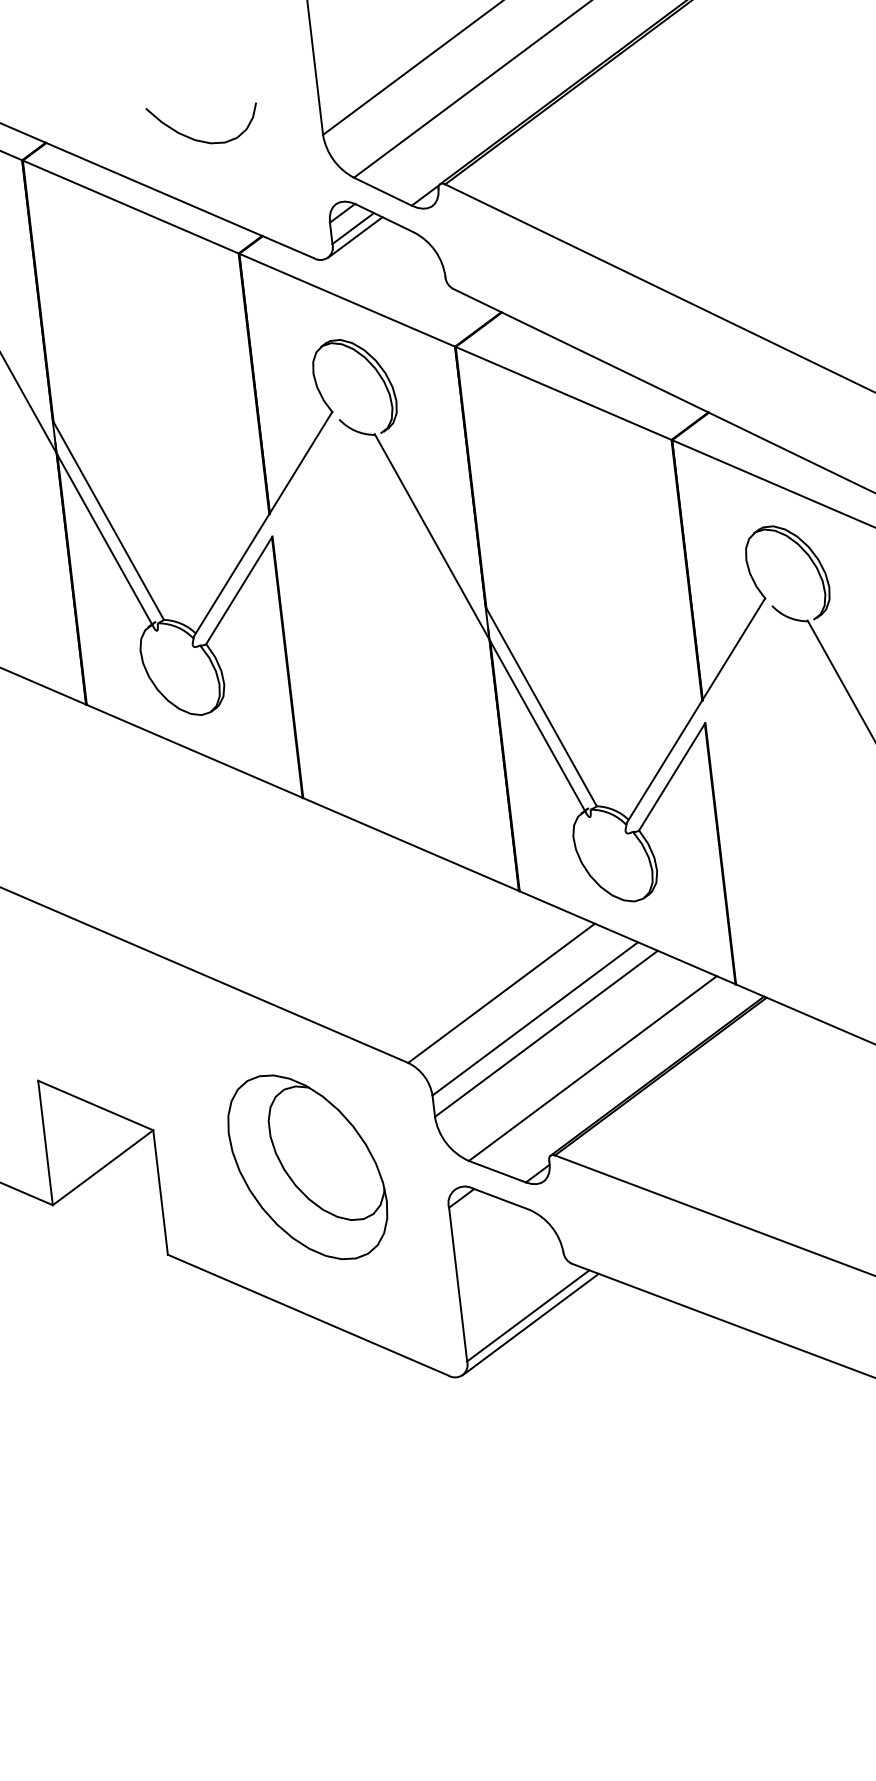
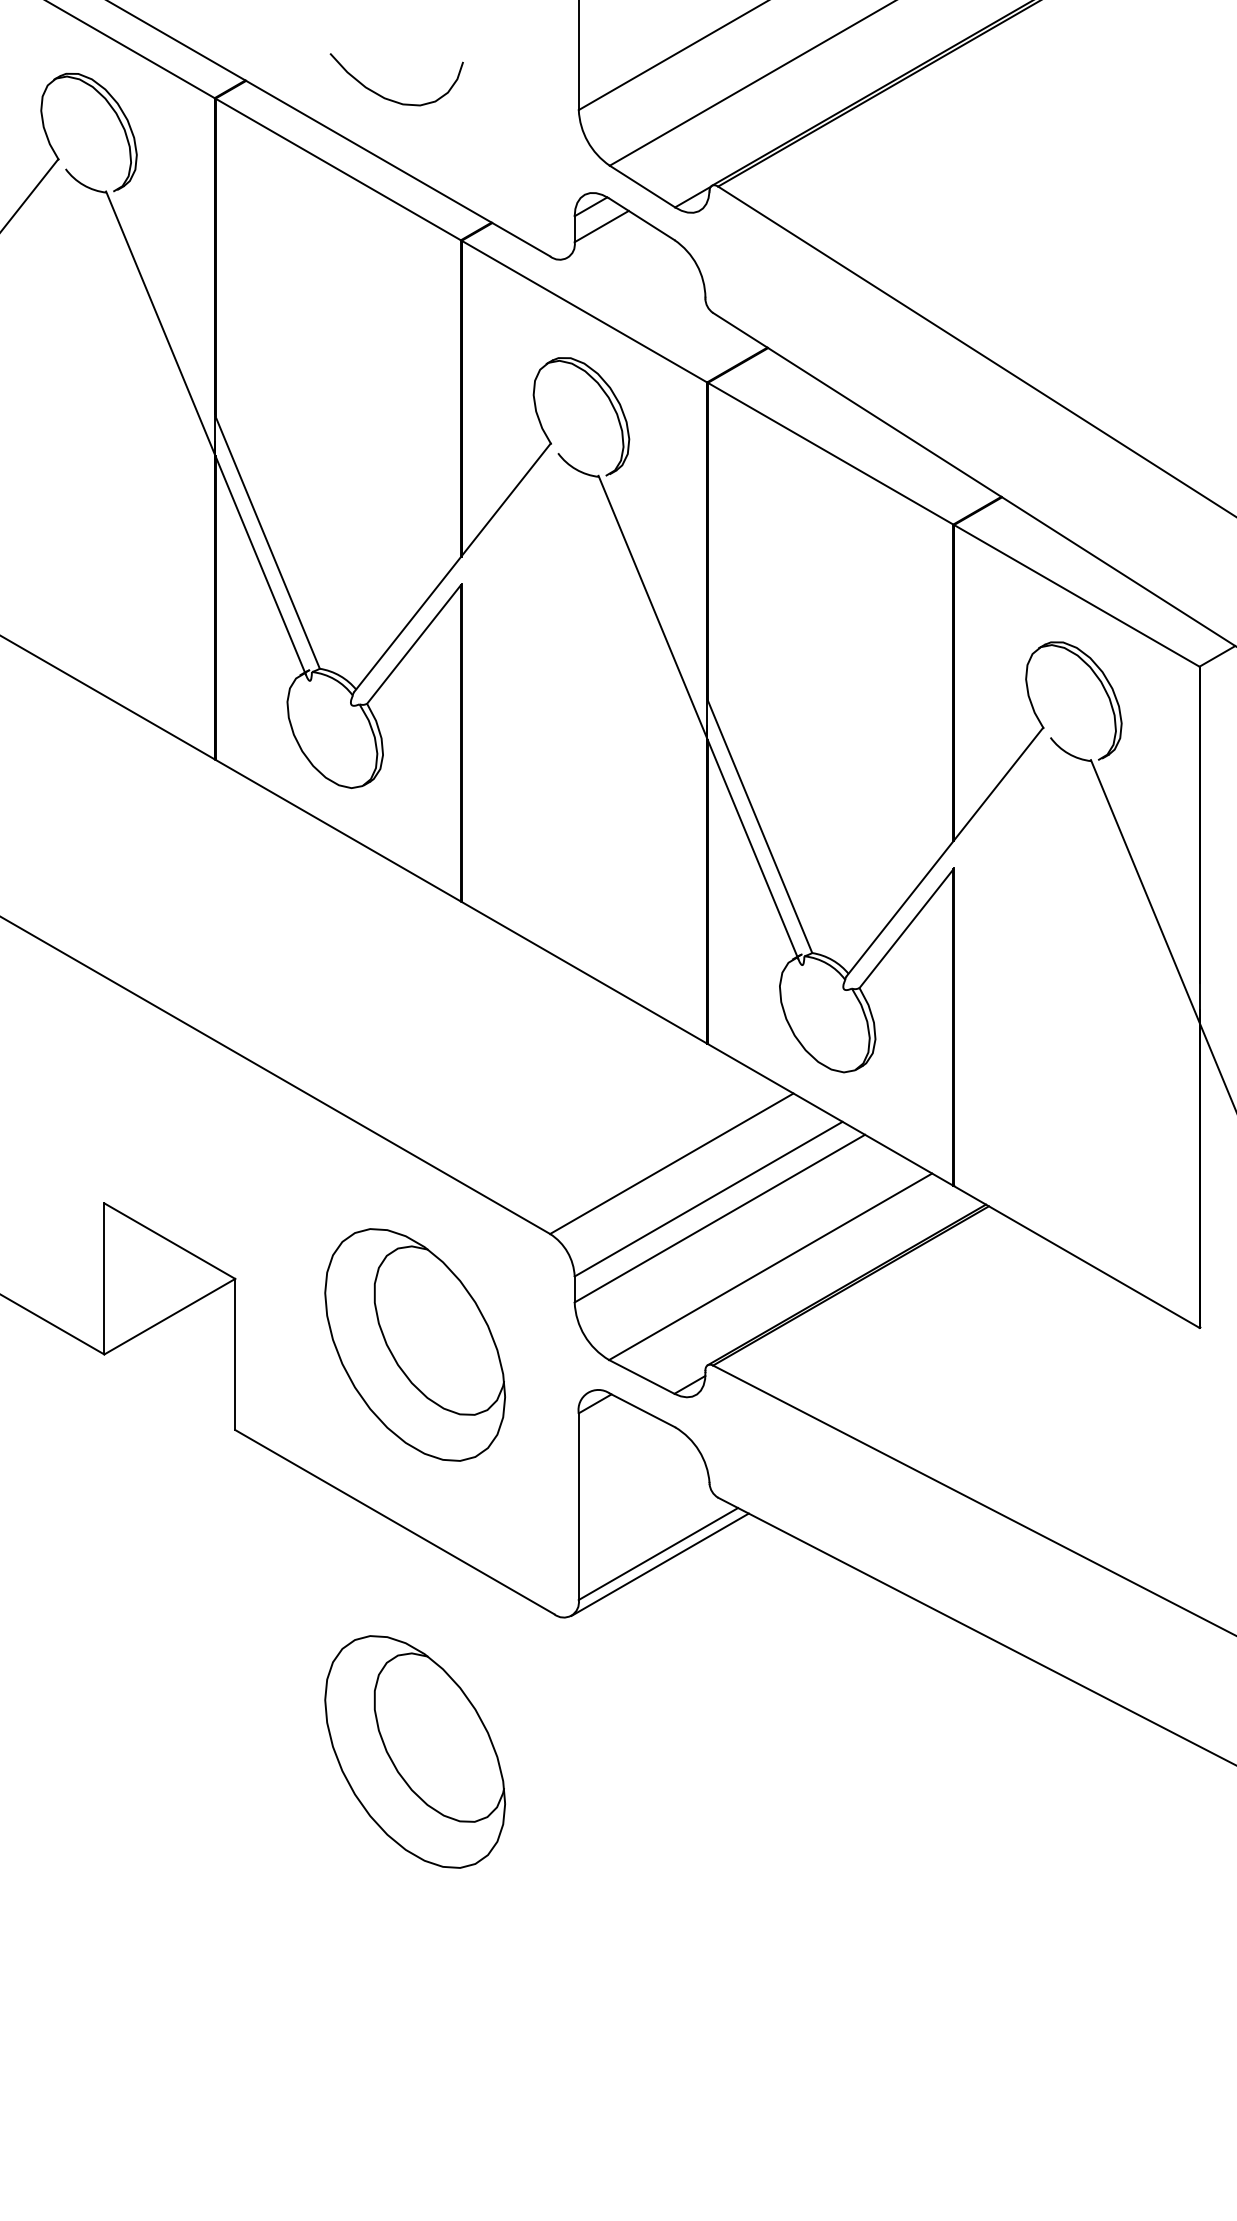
curve: (198, 139) -> (388, 98), moved
line: (354, 237) -> (602, 237), removed
part: (346, 1502) -> (414, 1751), added

